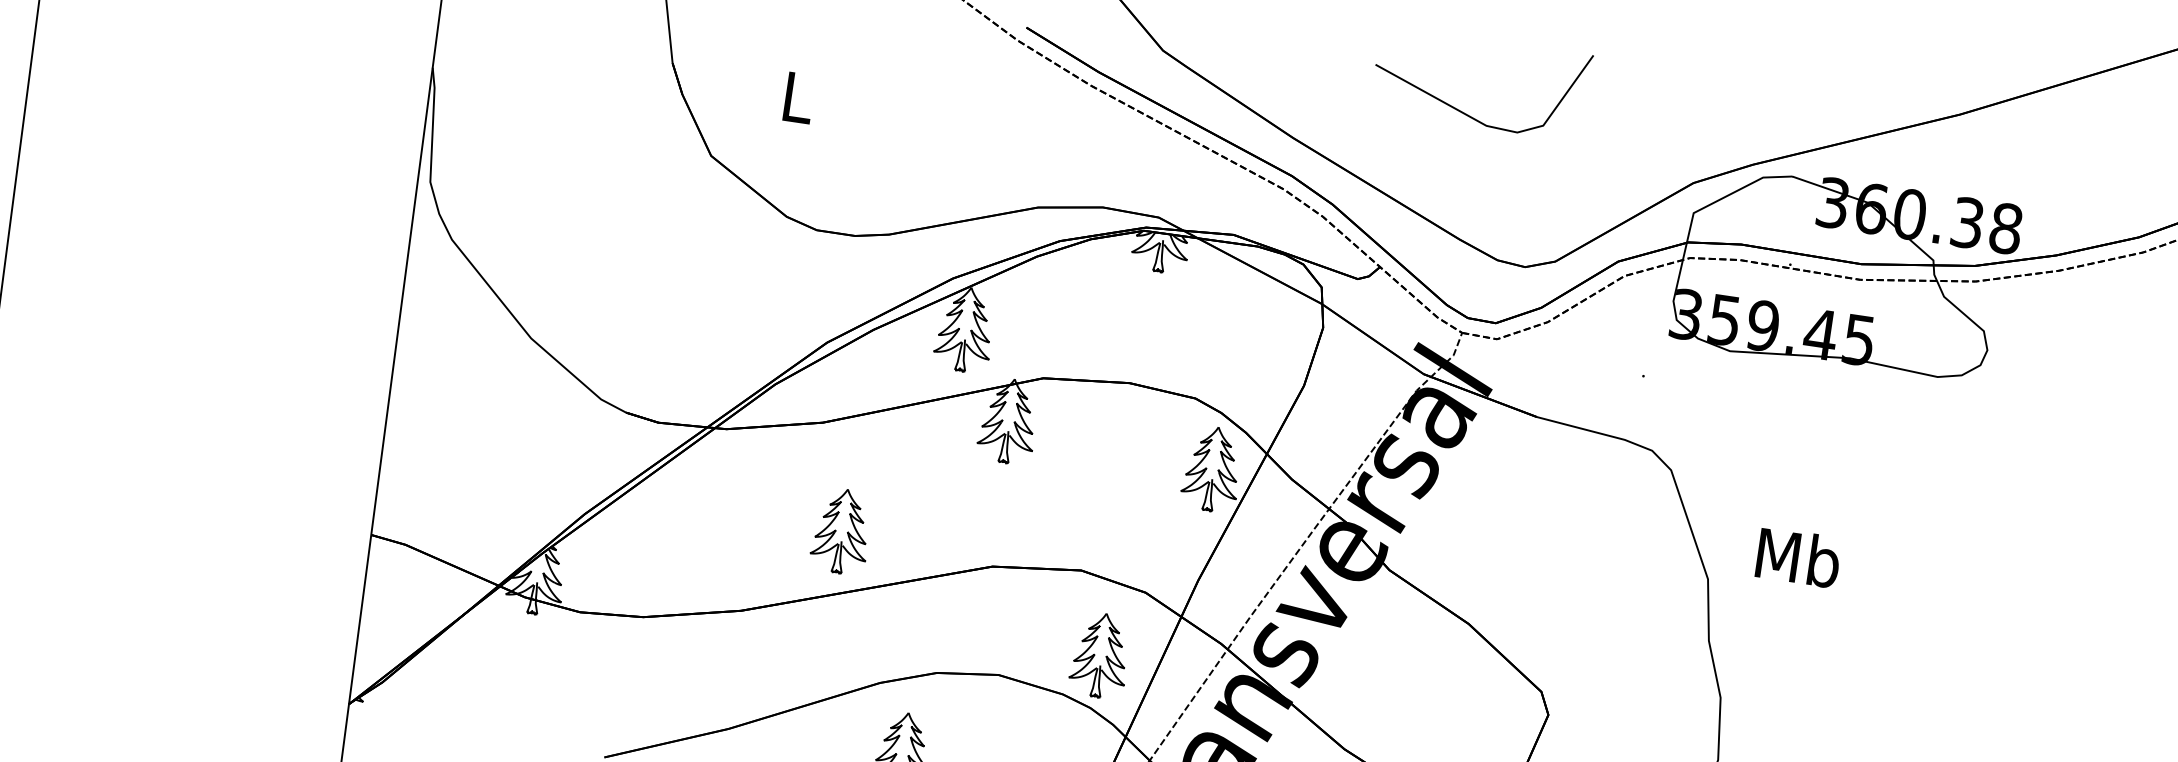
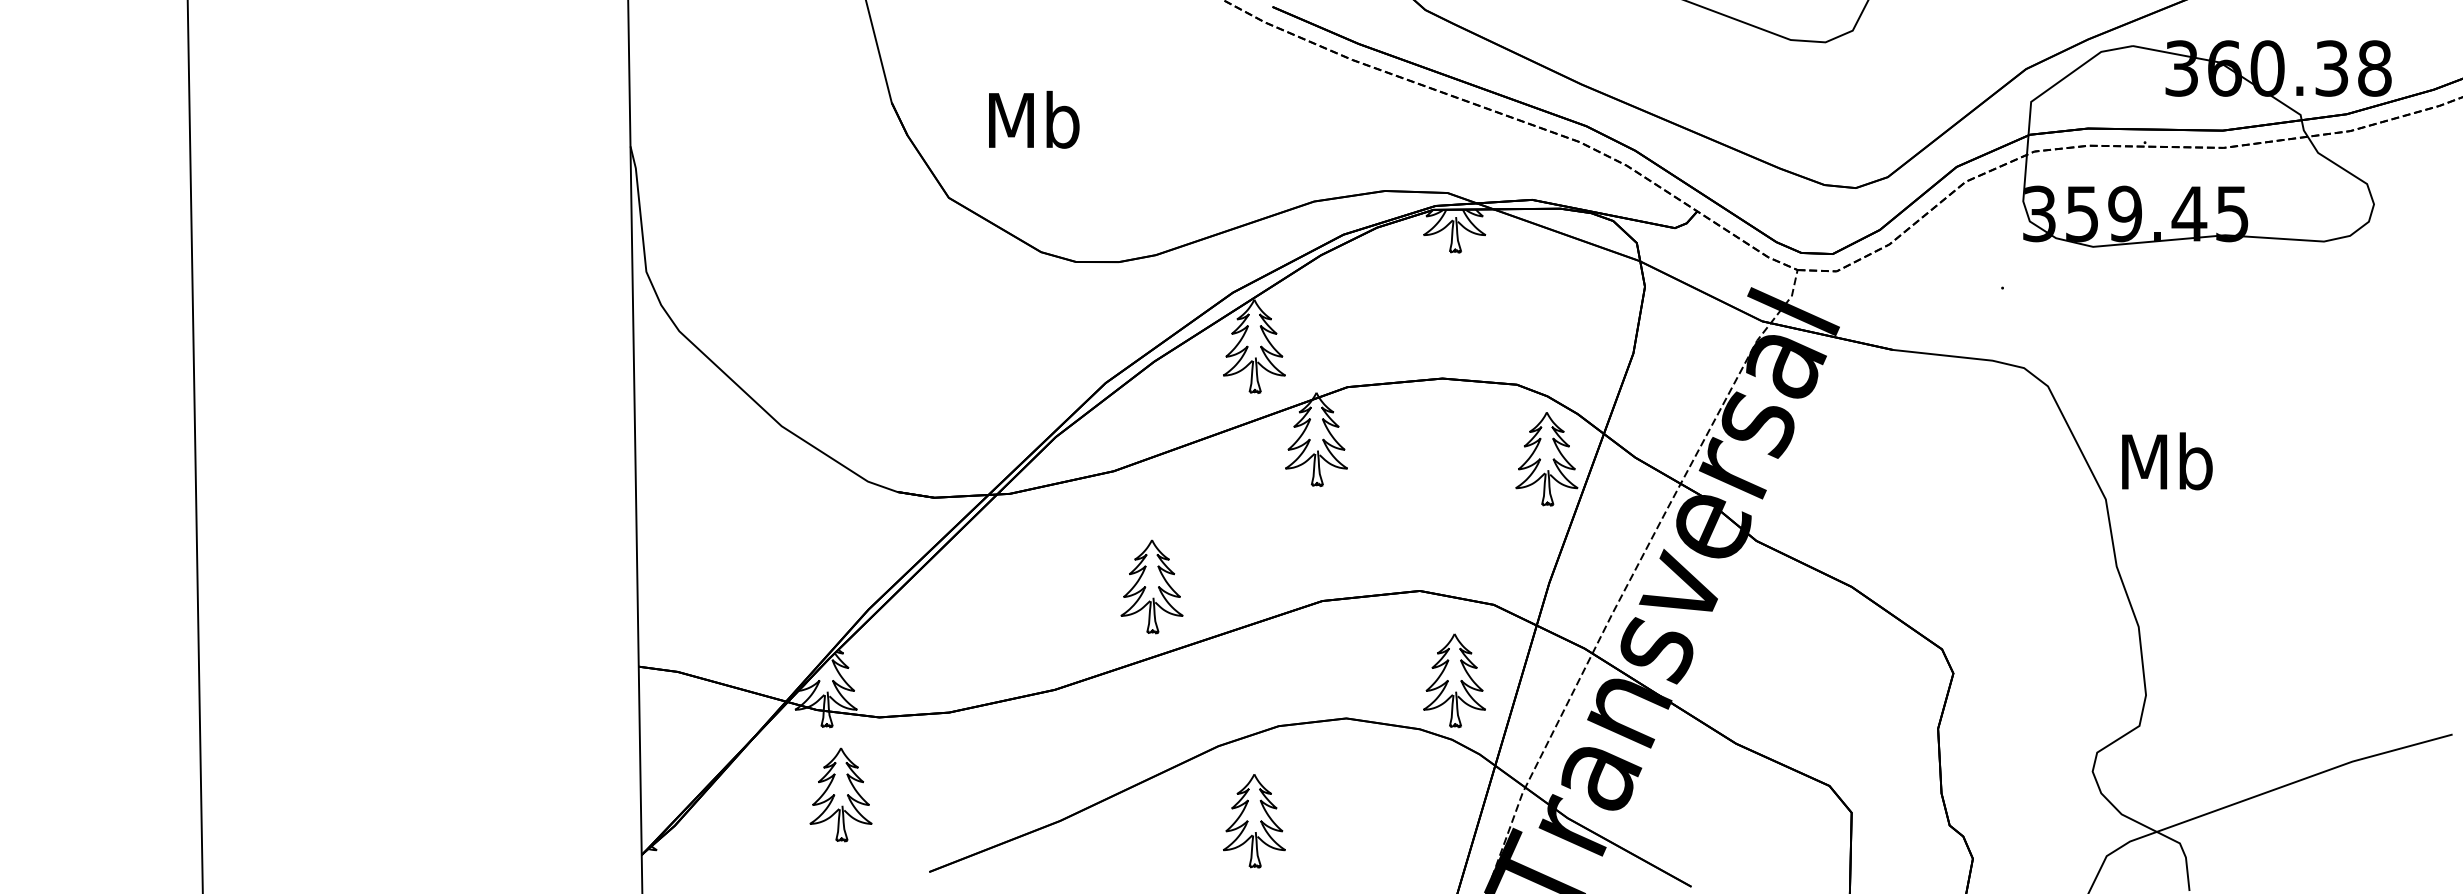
text: (798, 97) -> (1034, 119), L -> Mb
text: (1798, 557) -> (2167, 461), moved
part: (535, 676) -> (840, 794), added

